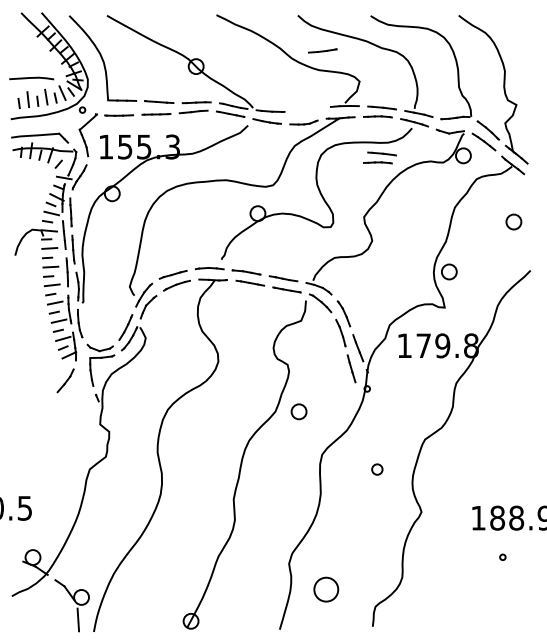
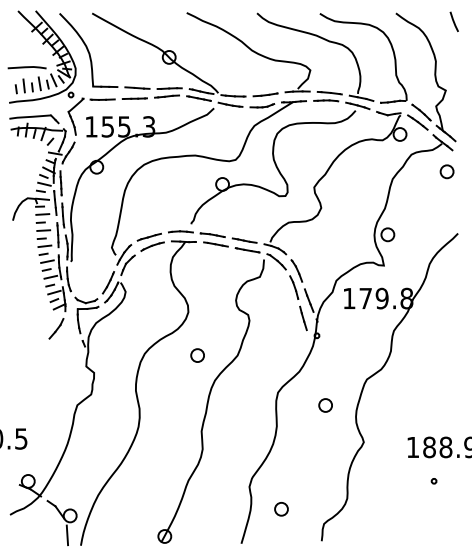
line: (526, 25) -> (454, 21), added
line: (322, 50) -> (265, 94), moved
part: (379, 157) -> (327, 135), removed
part: (513, 221) -> (446, 171), moved
part: (298, 411) -> (197, 355), moved
part: (377, 469) -> (325, 405), size x1.43
part: (325, 589) -> (280, 509), size x0.62

